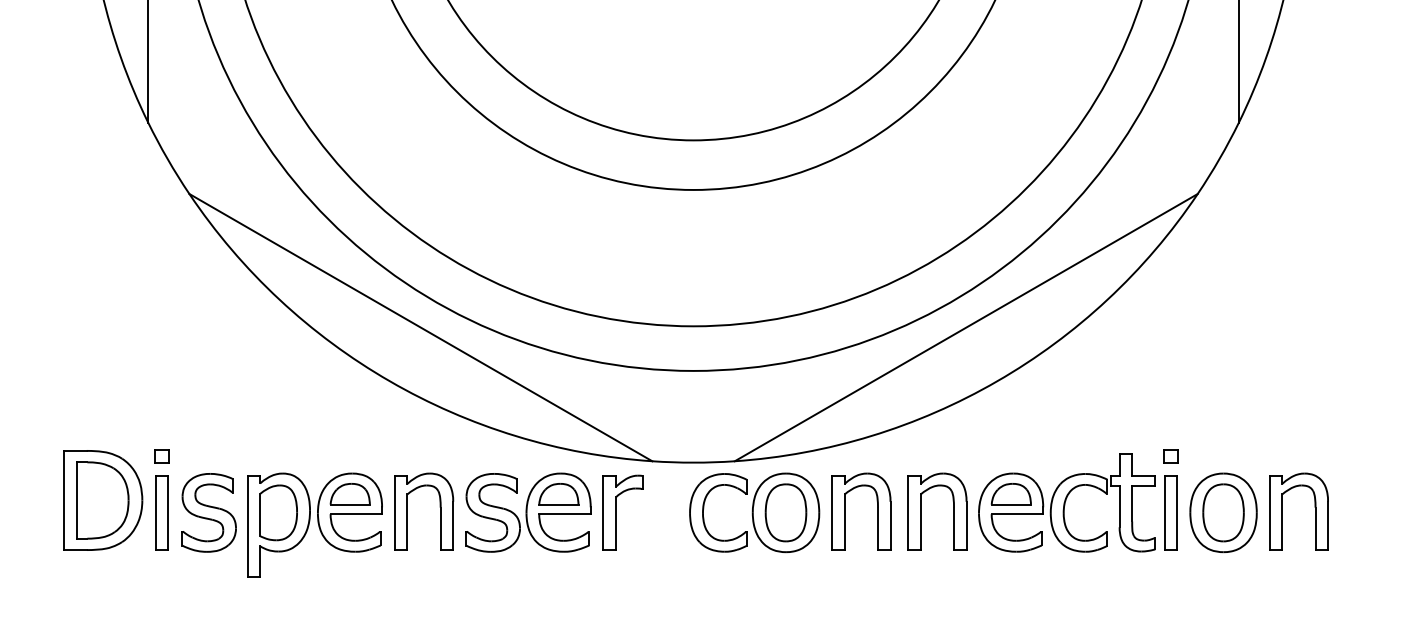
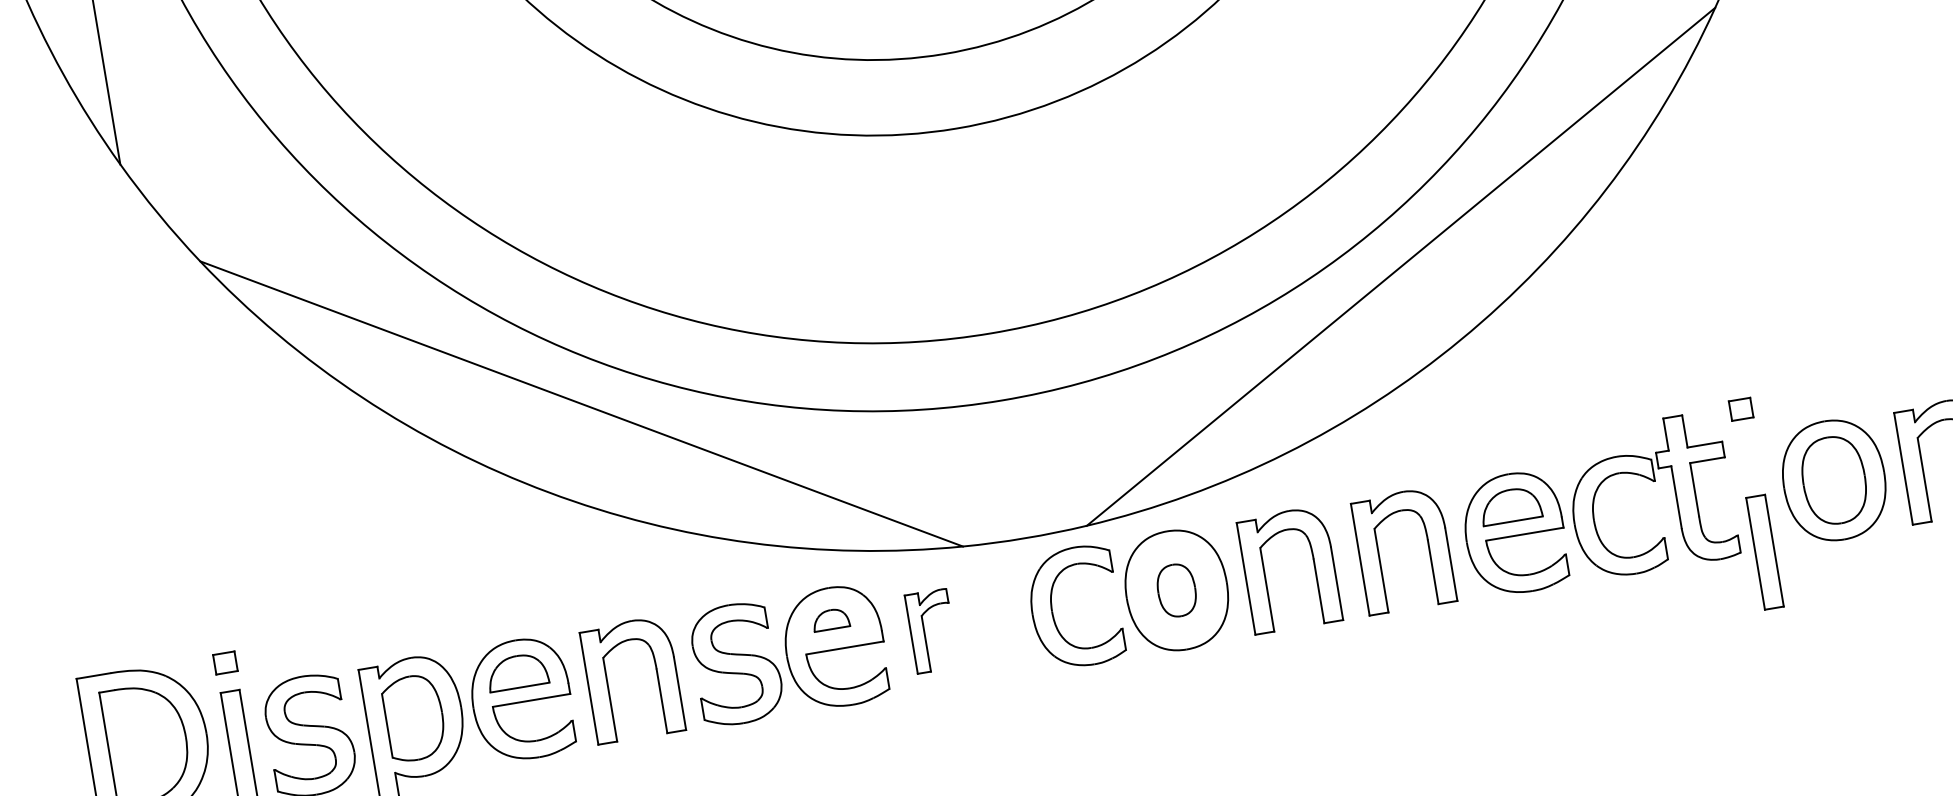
part: (558, 494) -> (830, 620), size x0.6
part: (622, 512) -> (931, 631), size x0.7
part: (785, 512) -> (1175, 590), size x0.6
part: (1170, 512) -> (1764, 551), moved

